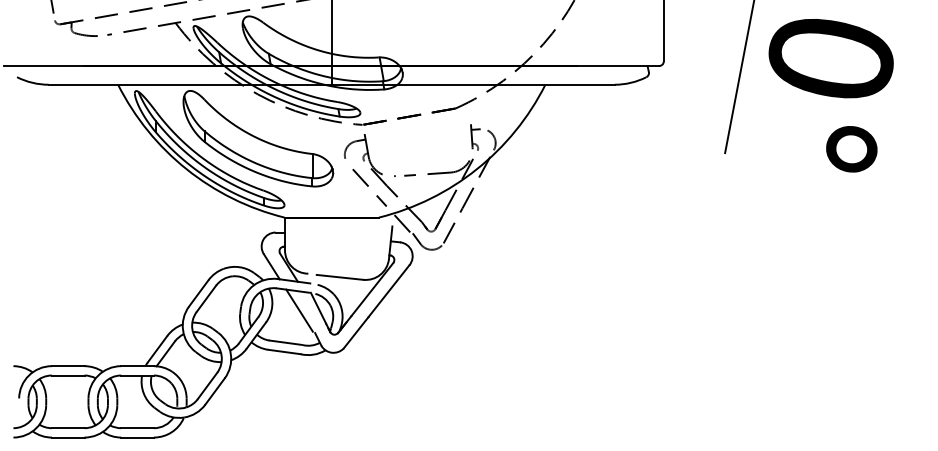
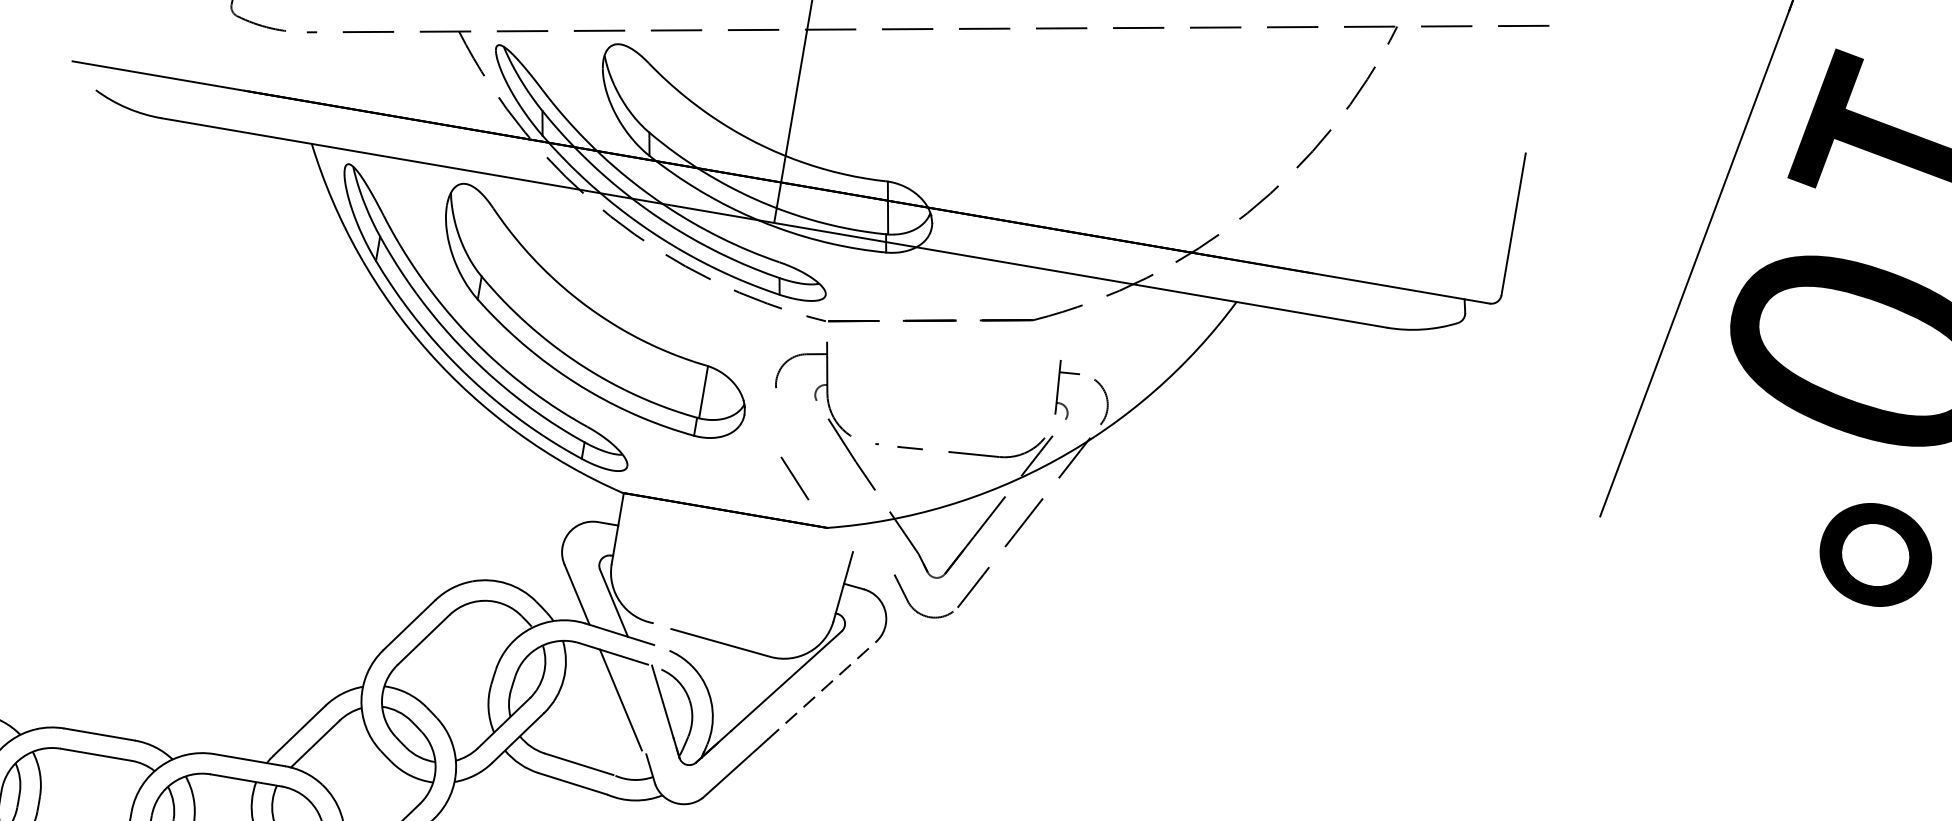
line: (360, 177) -> (794, 477), moved
line: (393, 213) -> (860, 524), removed
line: (388, 291) -> (820, 691), solid -> dashed

